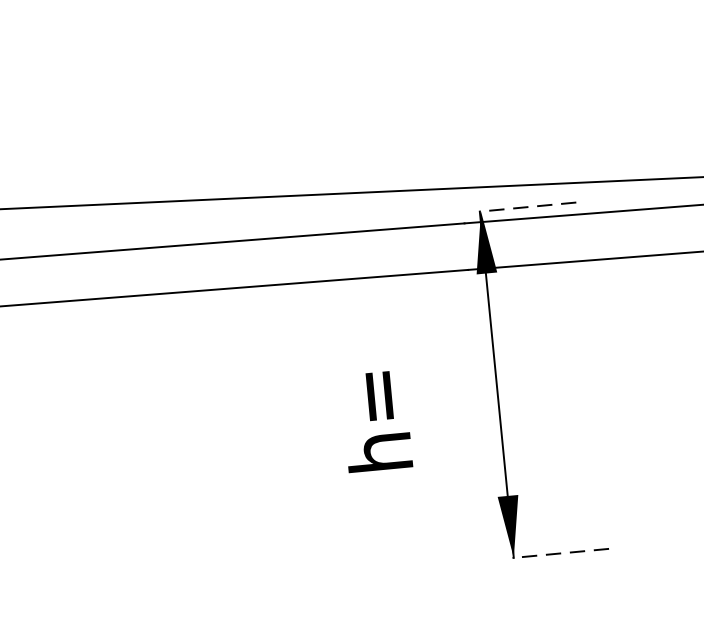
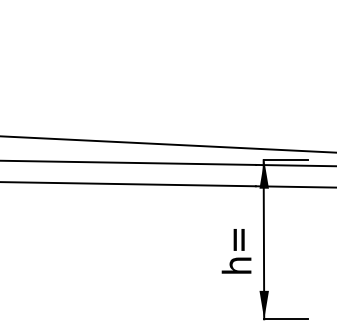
line: (527, 207) -> (285, 160), dashed -> solid
text: (376, 421) -> (236, 251), moved
line: (560, 553) -> (285, 319), dashed -> solid

